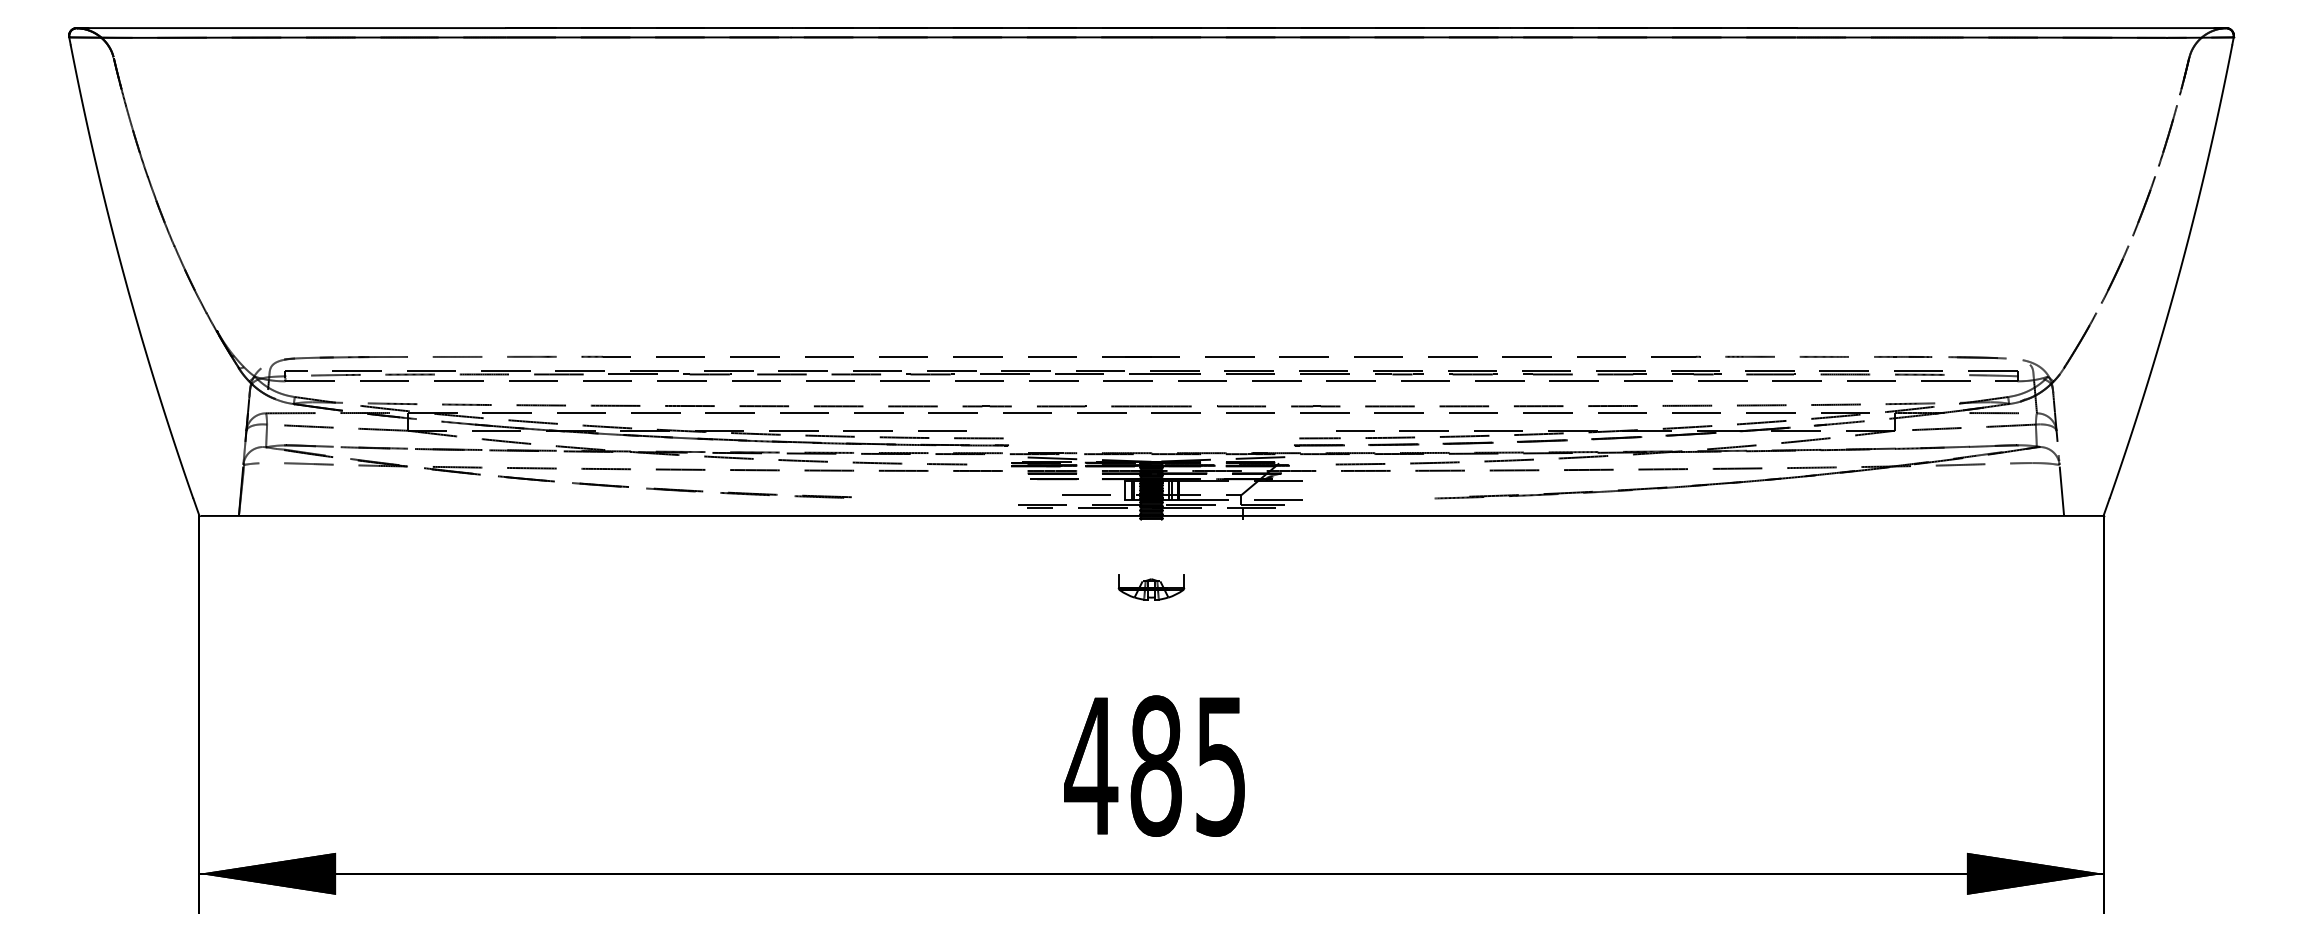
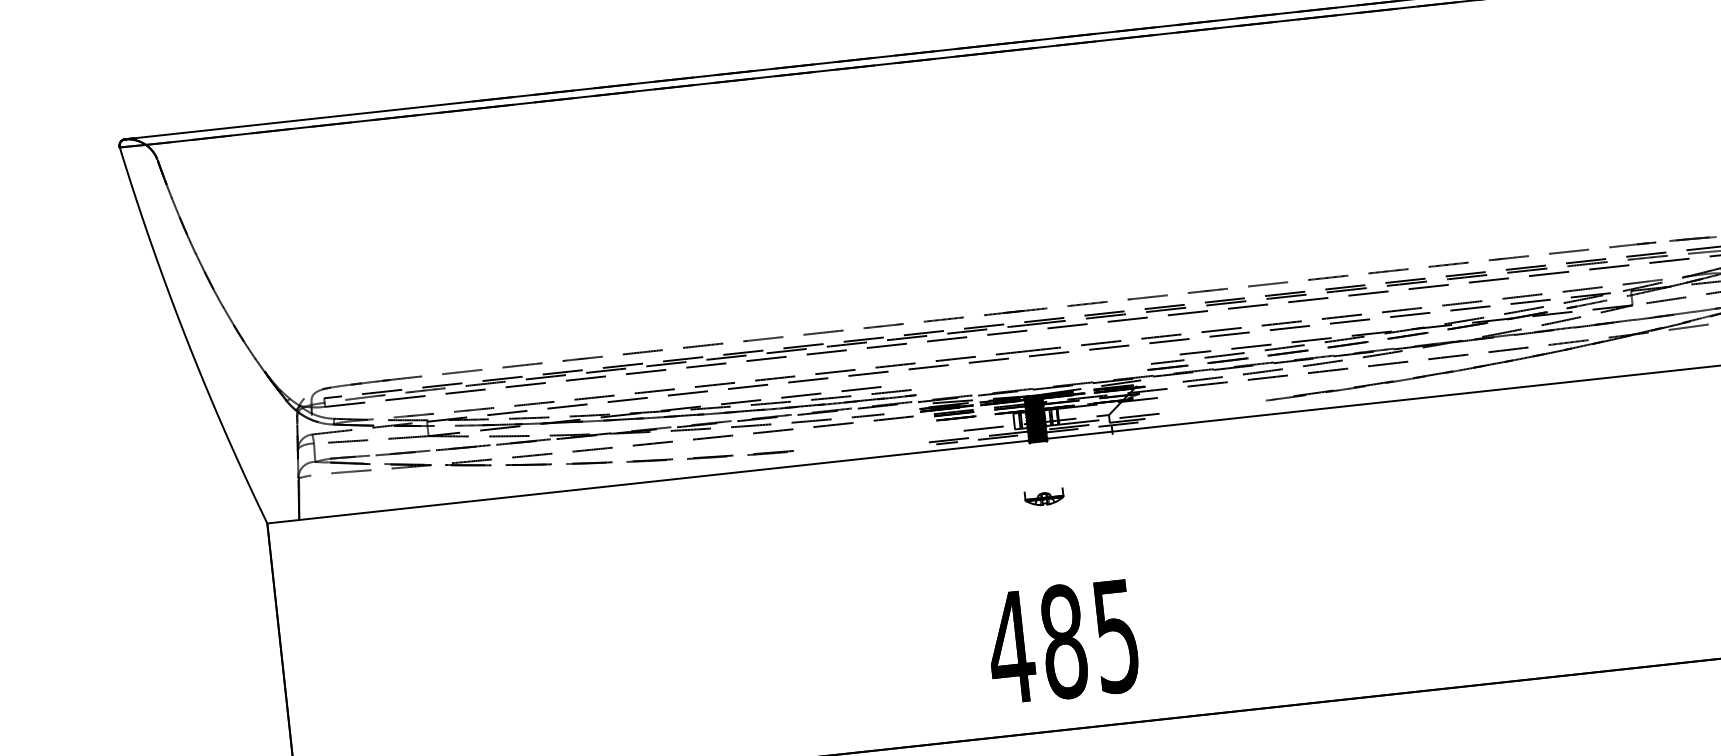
part: (1151, 587) -> (1044, 497), size x0.71

